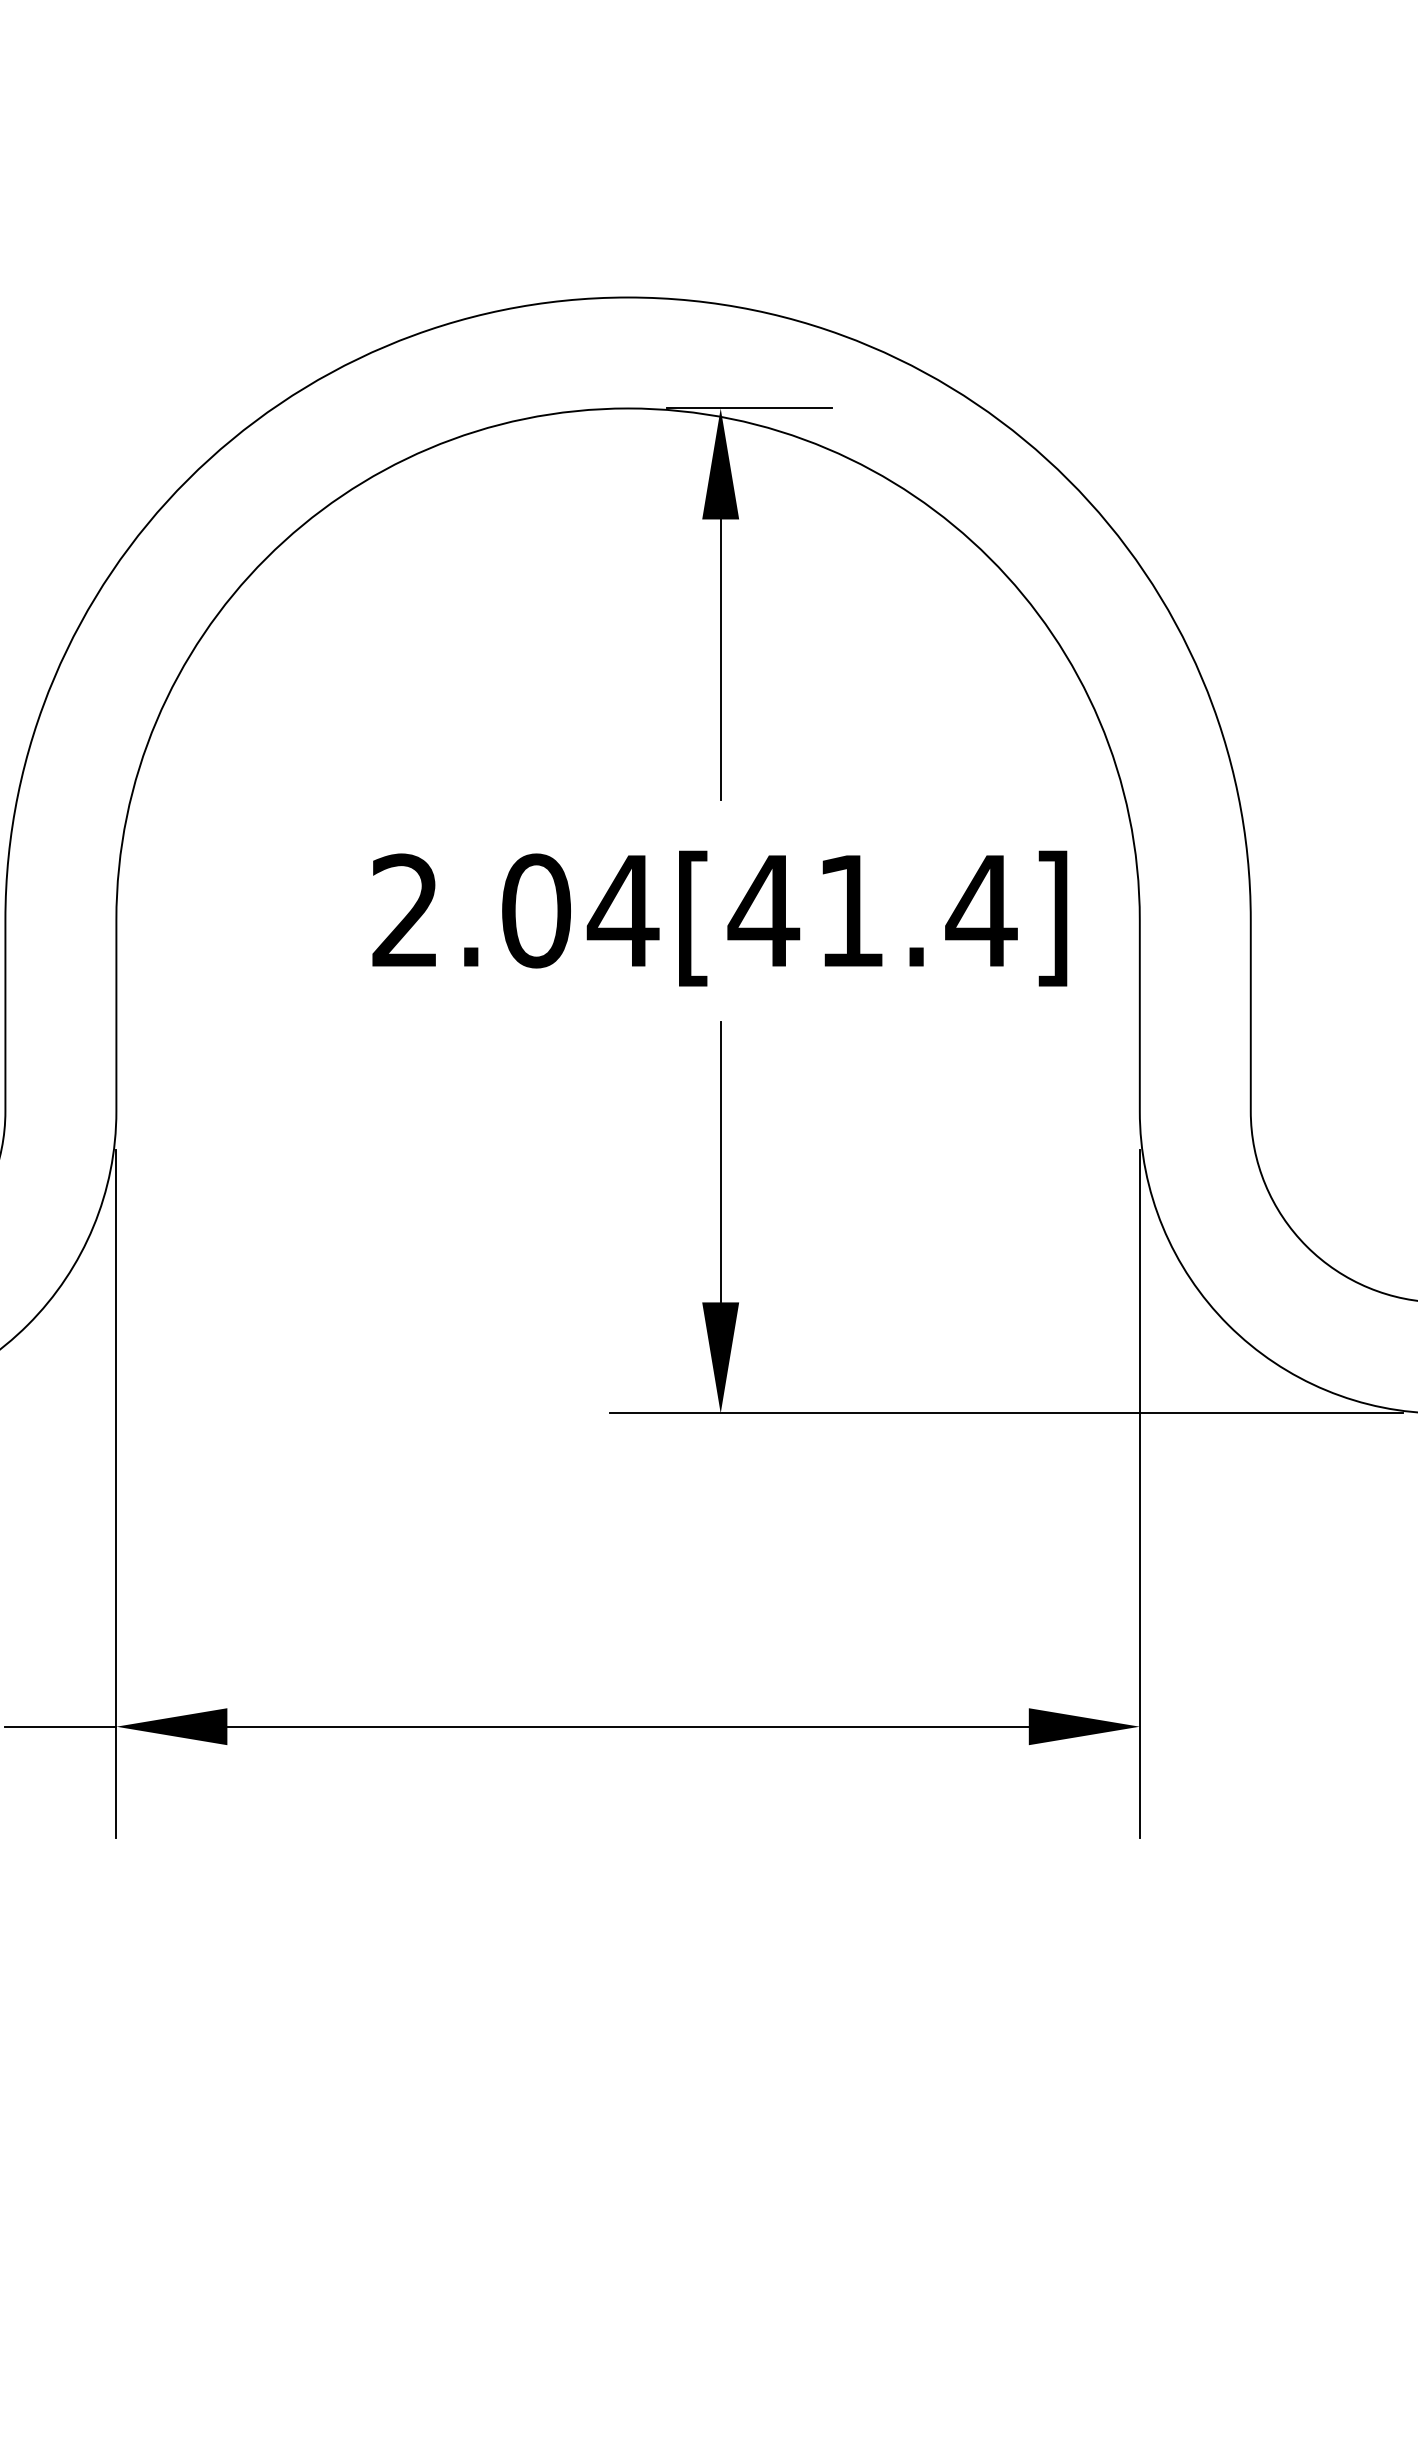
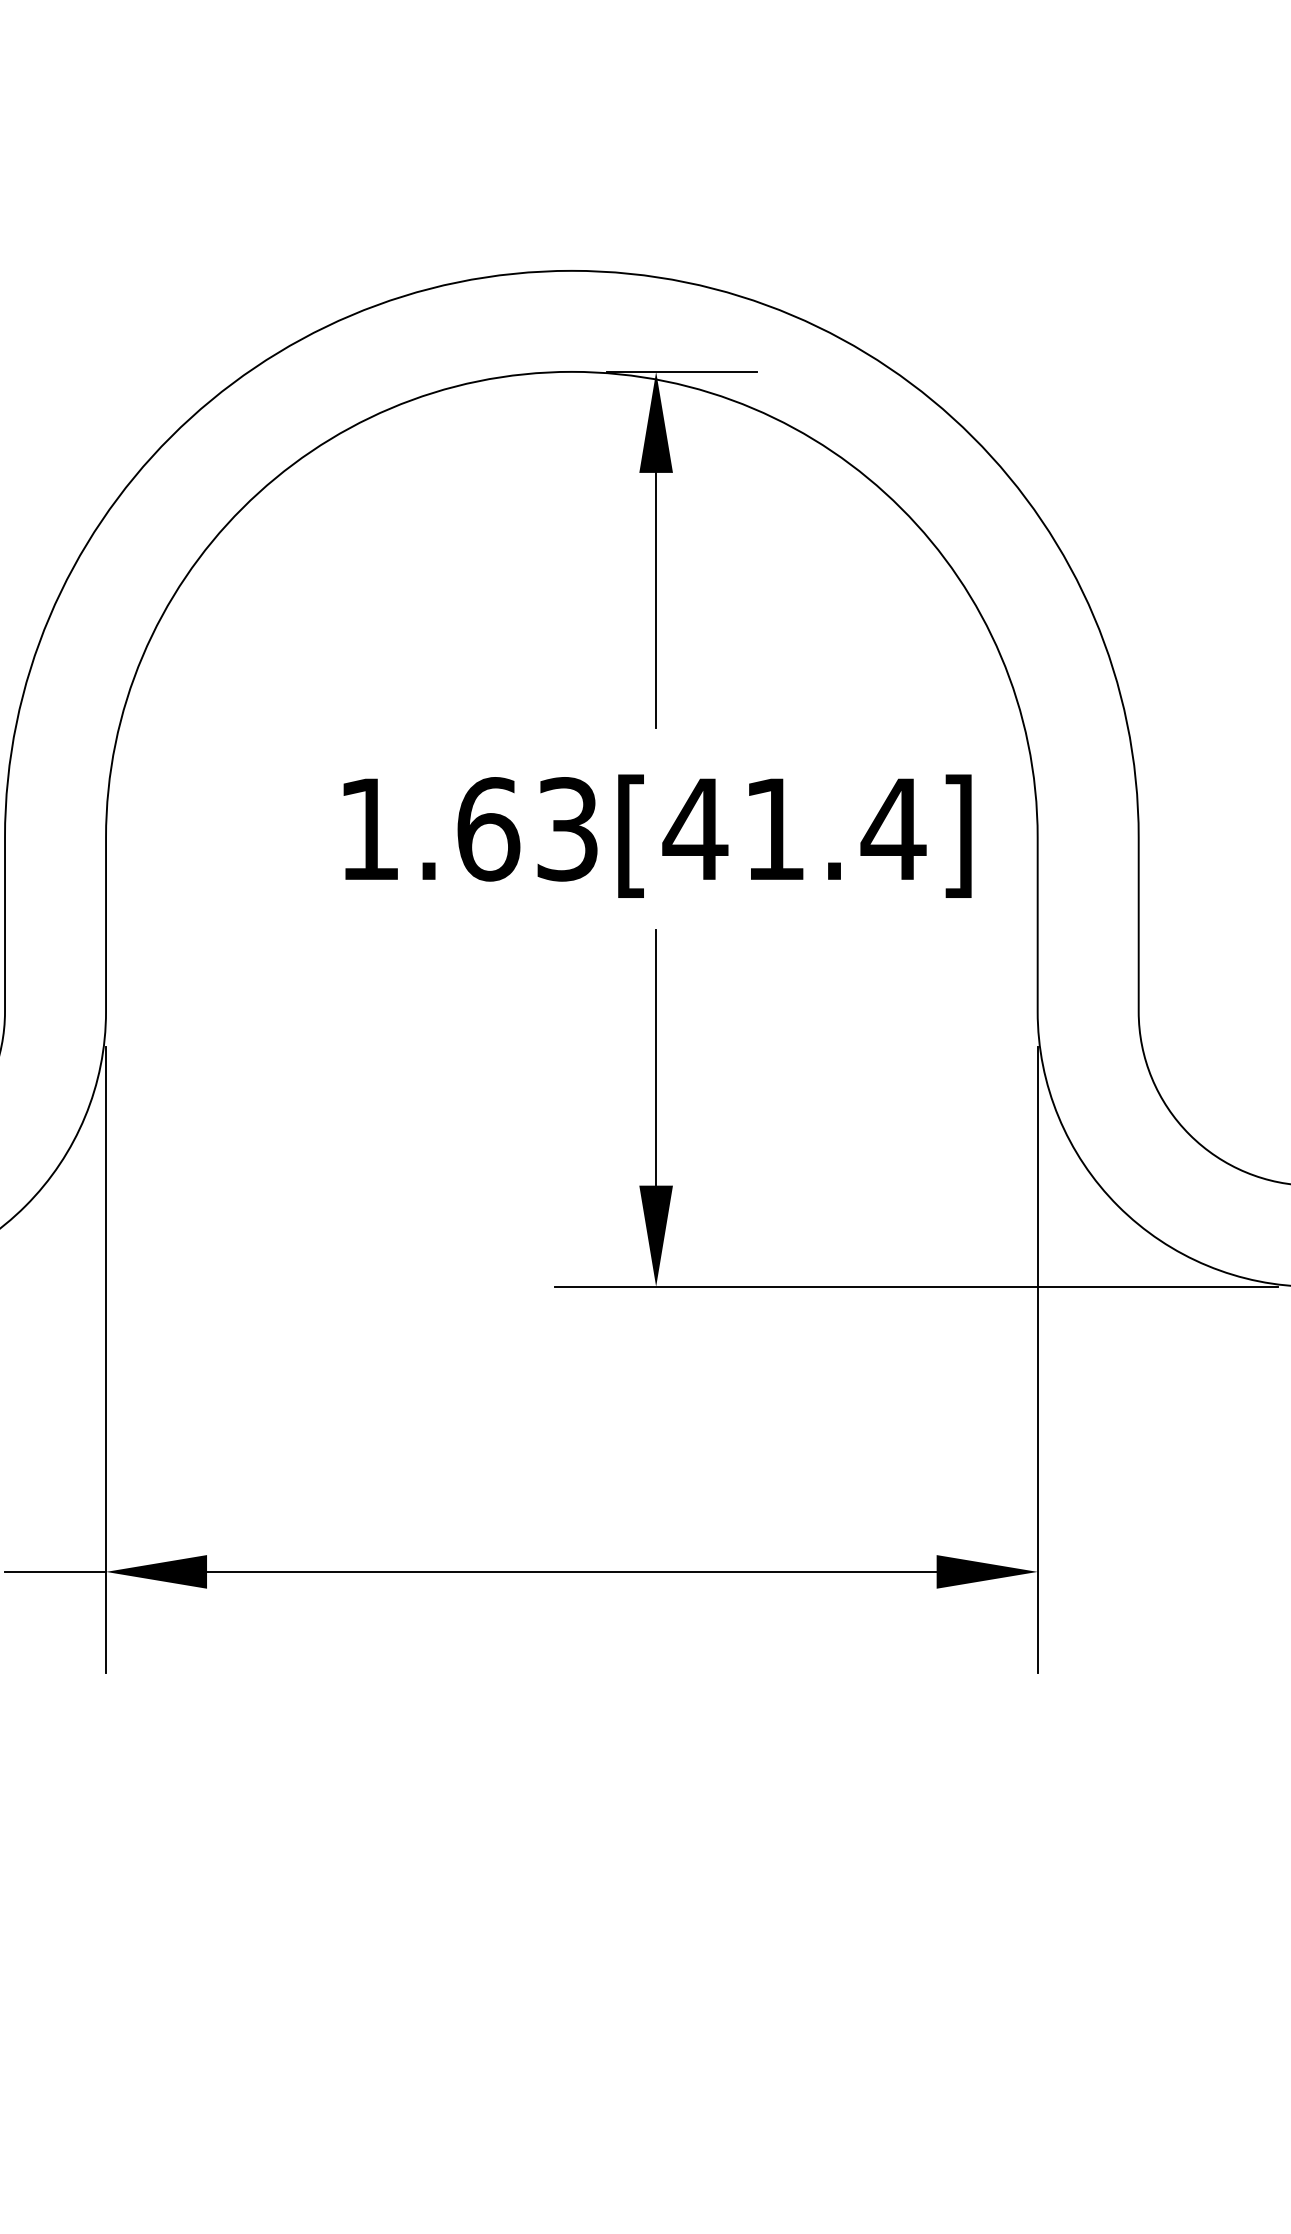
text: (515, 911) -> (469, 829), 2.04[41.4] -> 1.63[41.4]

